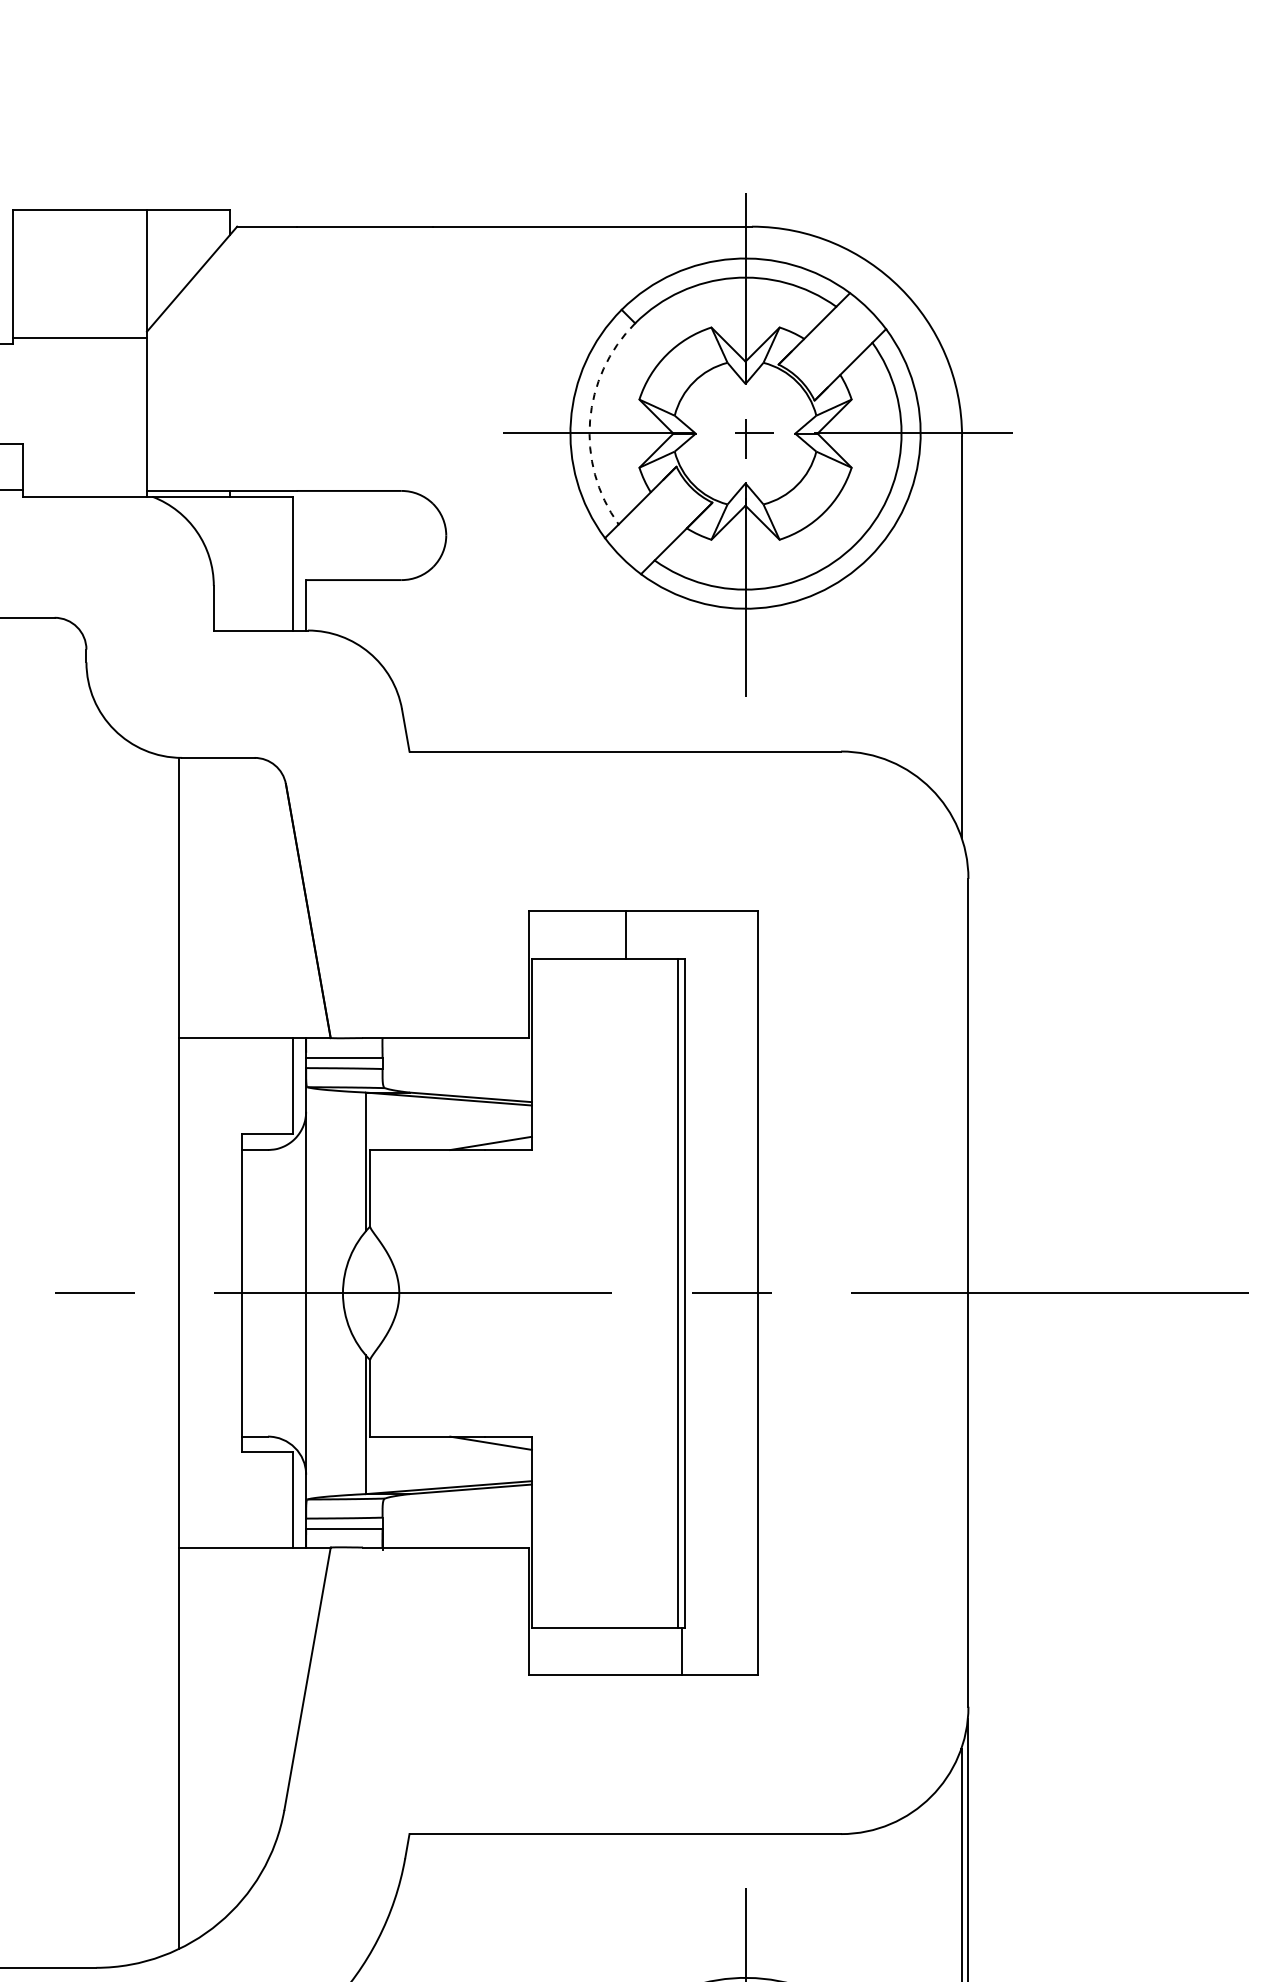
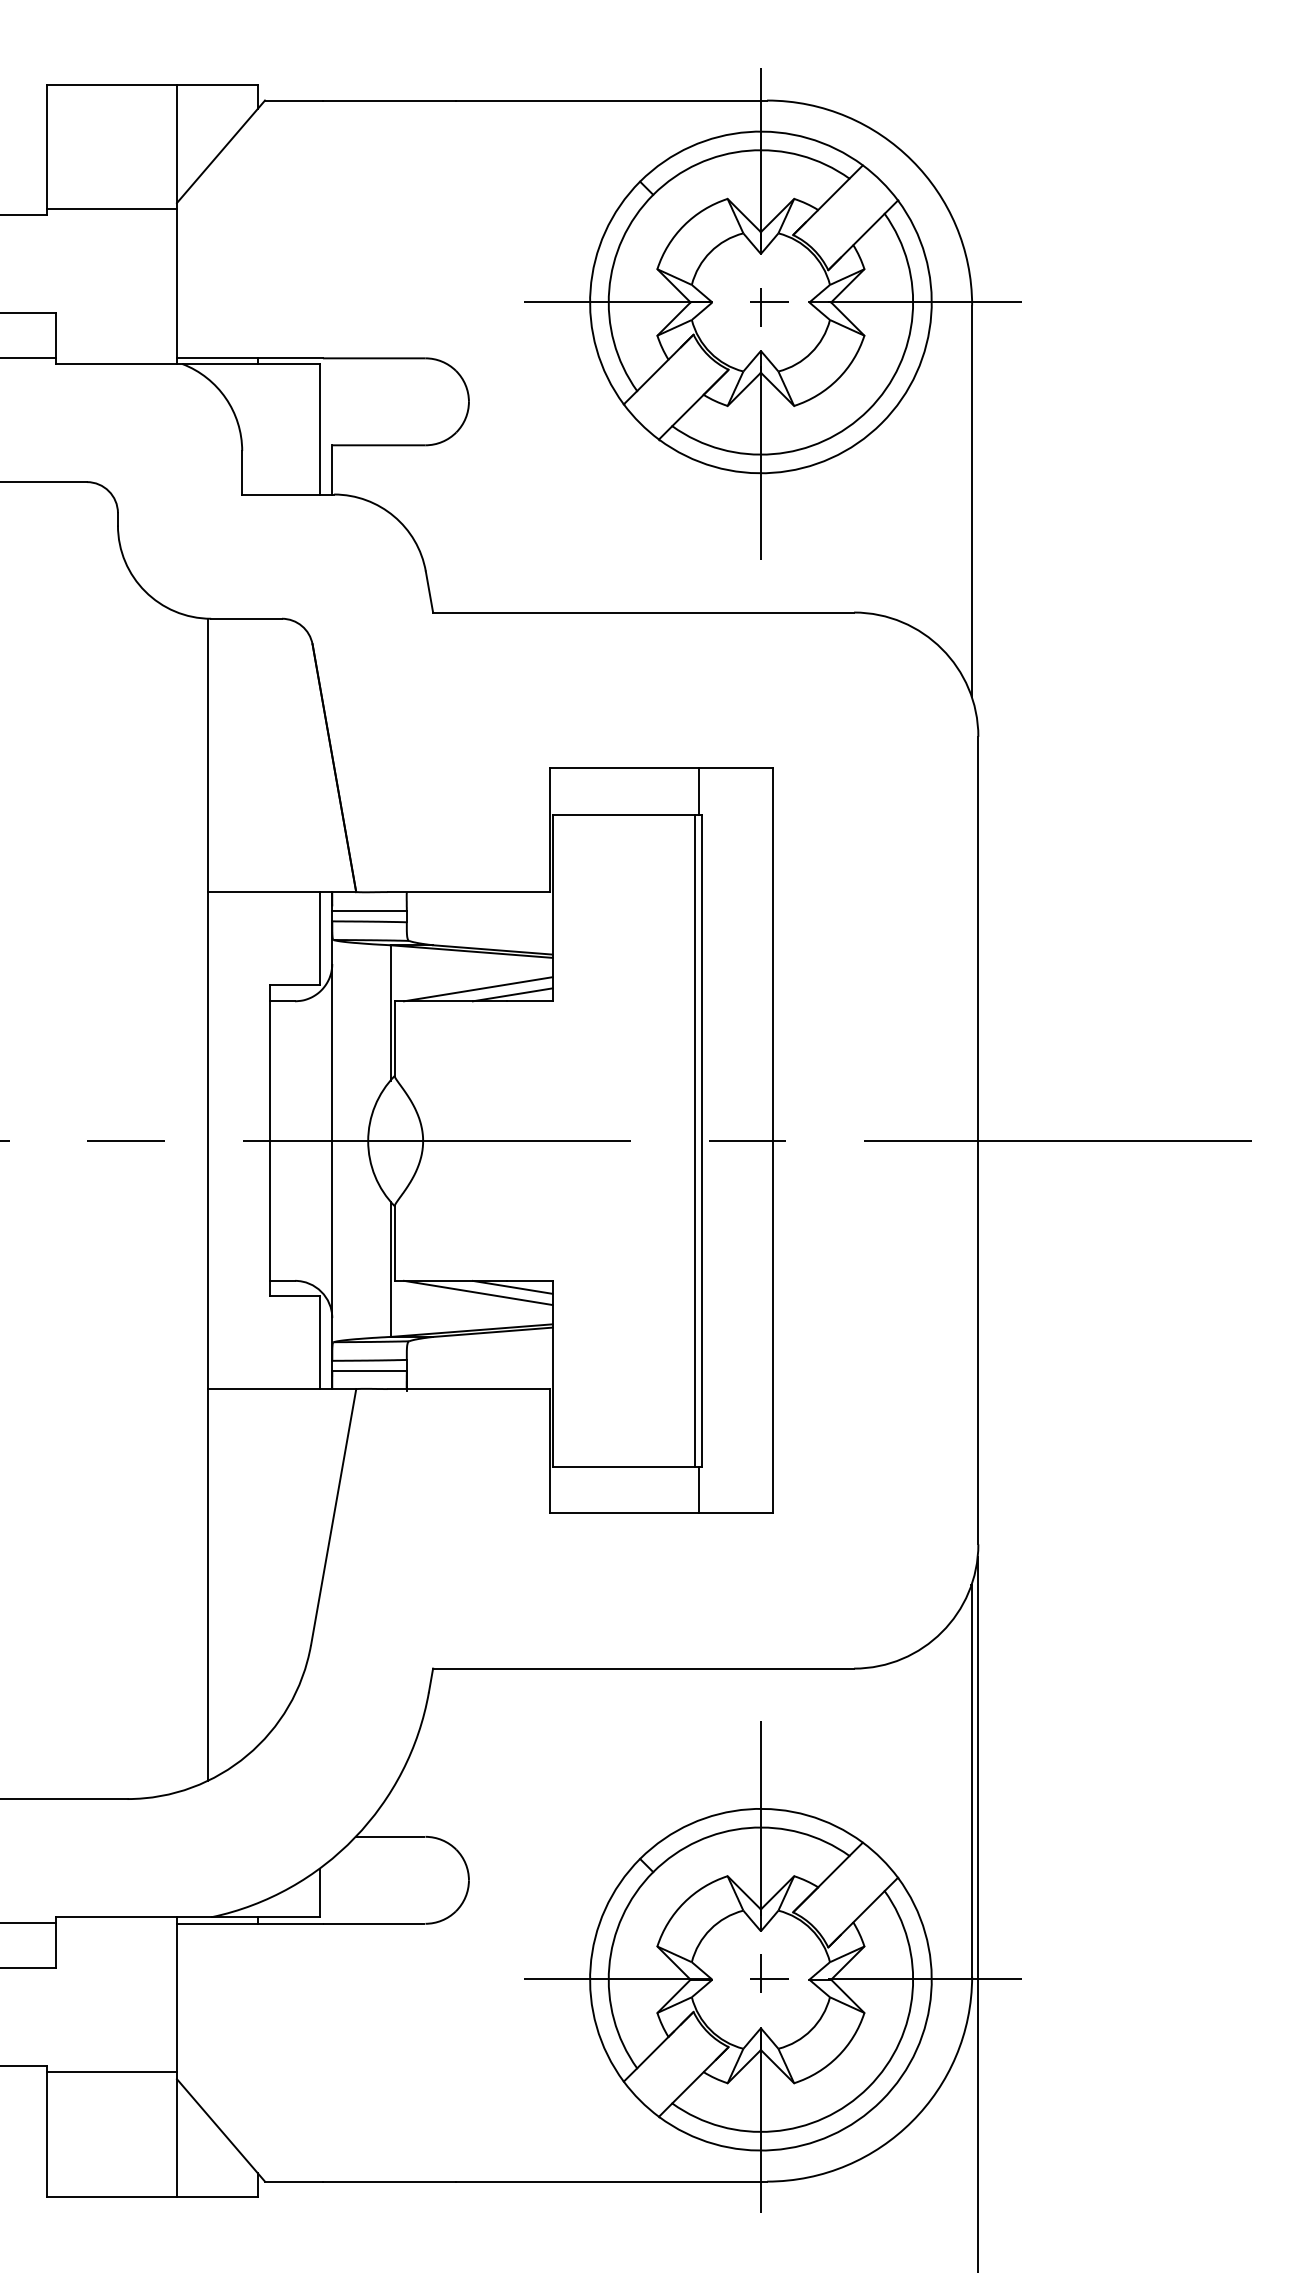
arc: (590, 420) -> (609, 289), dashed -> solid
line: (625, 933) -> (698, 790), moved
line: (456, 1137) -> (478, 989), added
line: (456, 1448) -> (478, 1292), added

